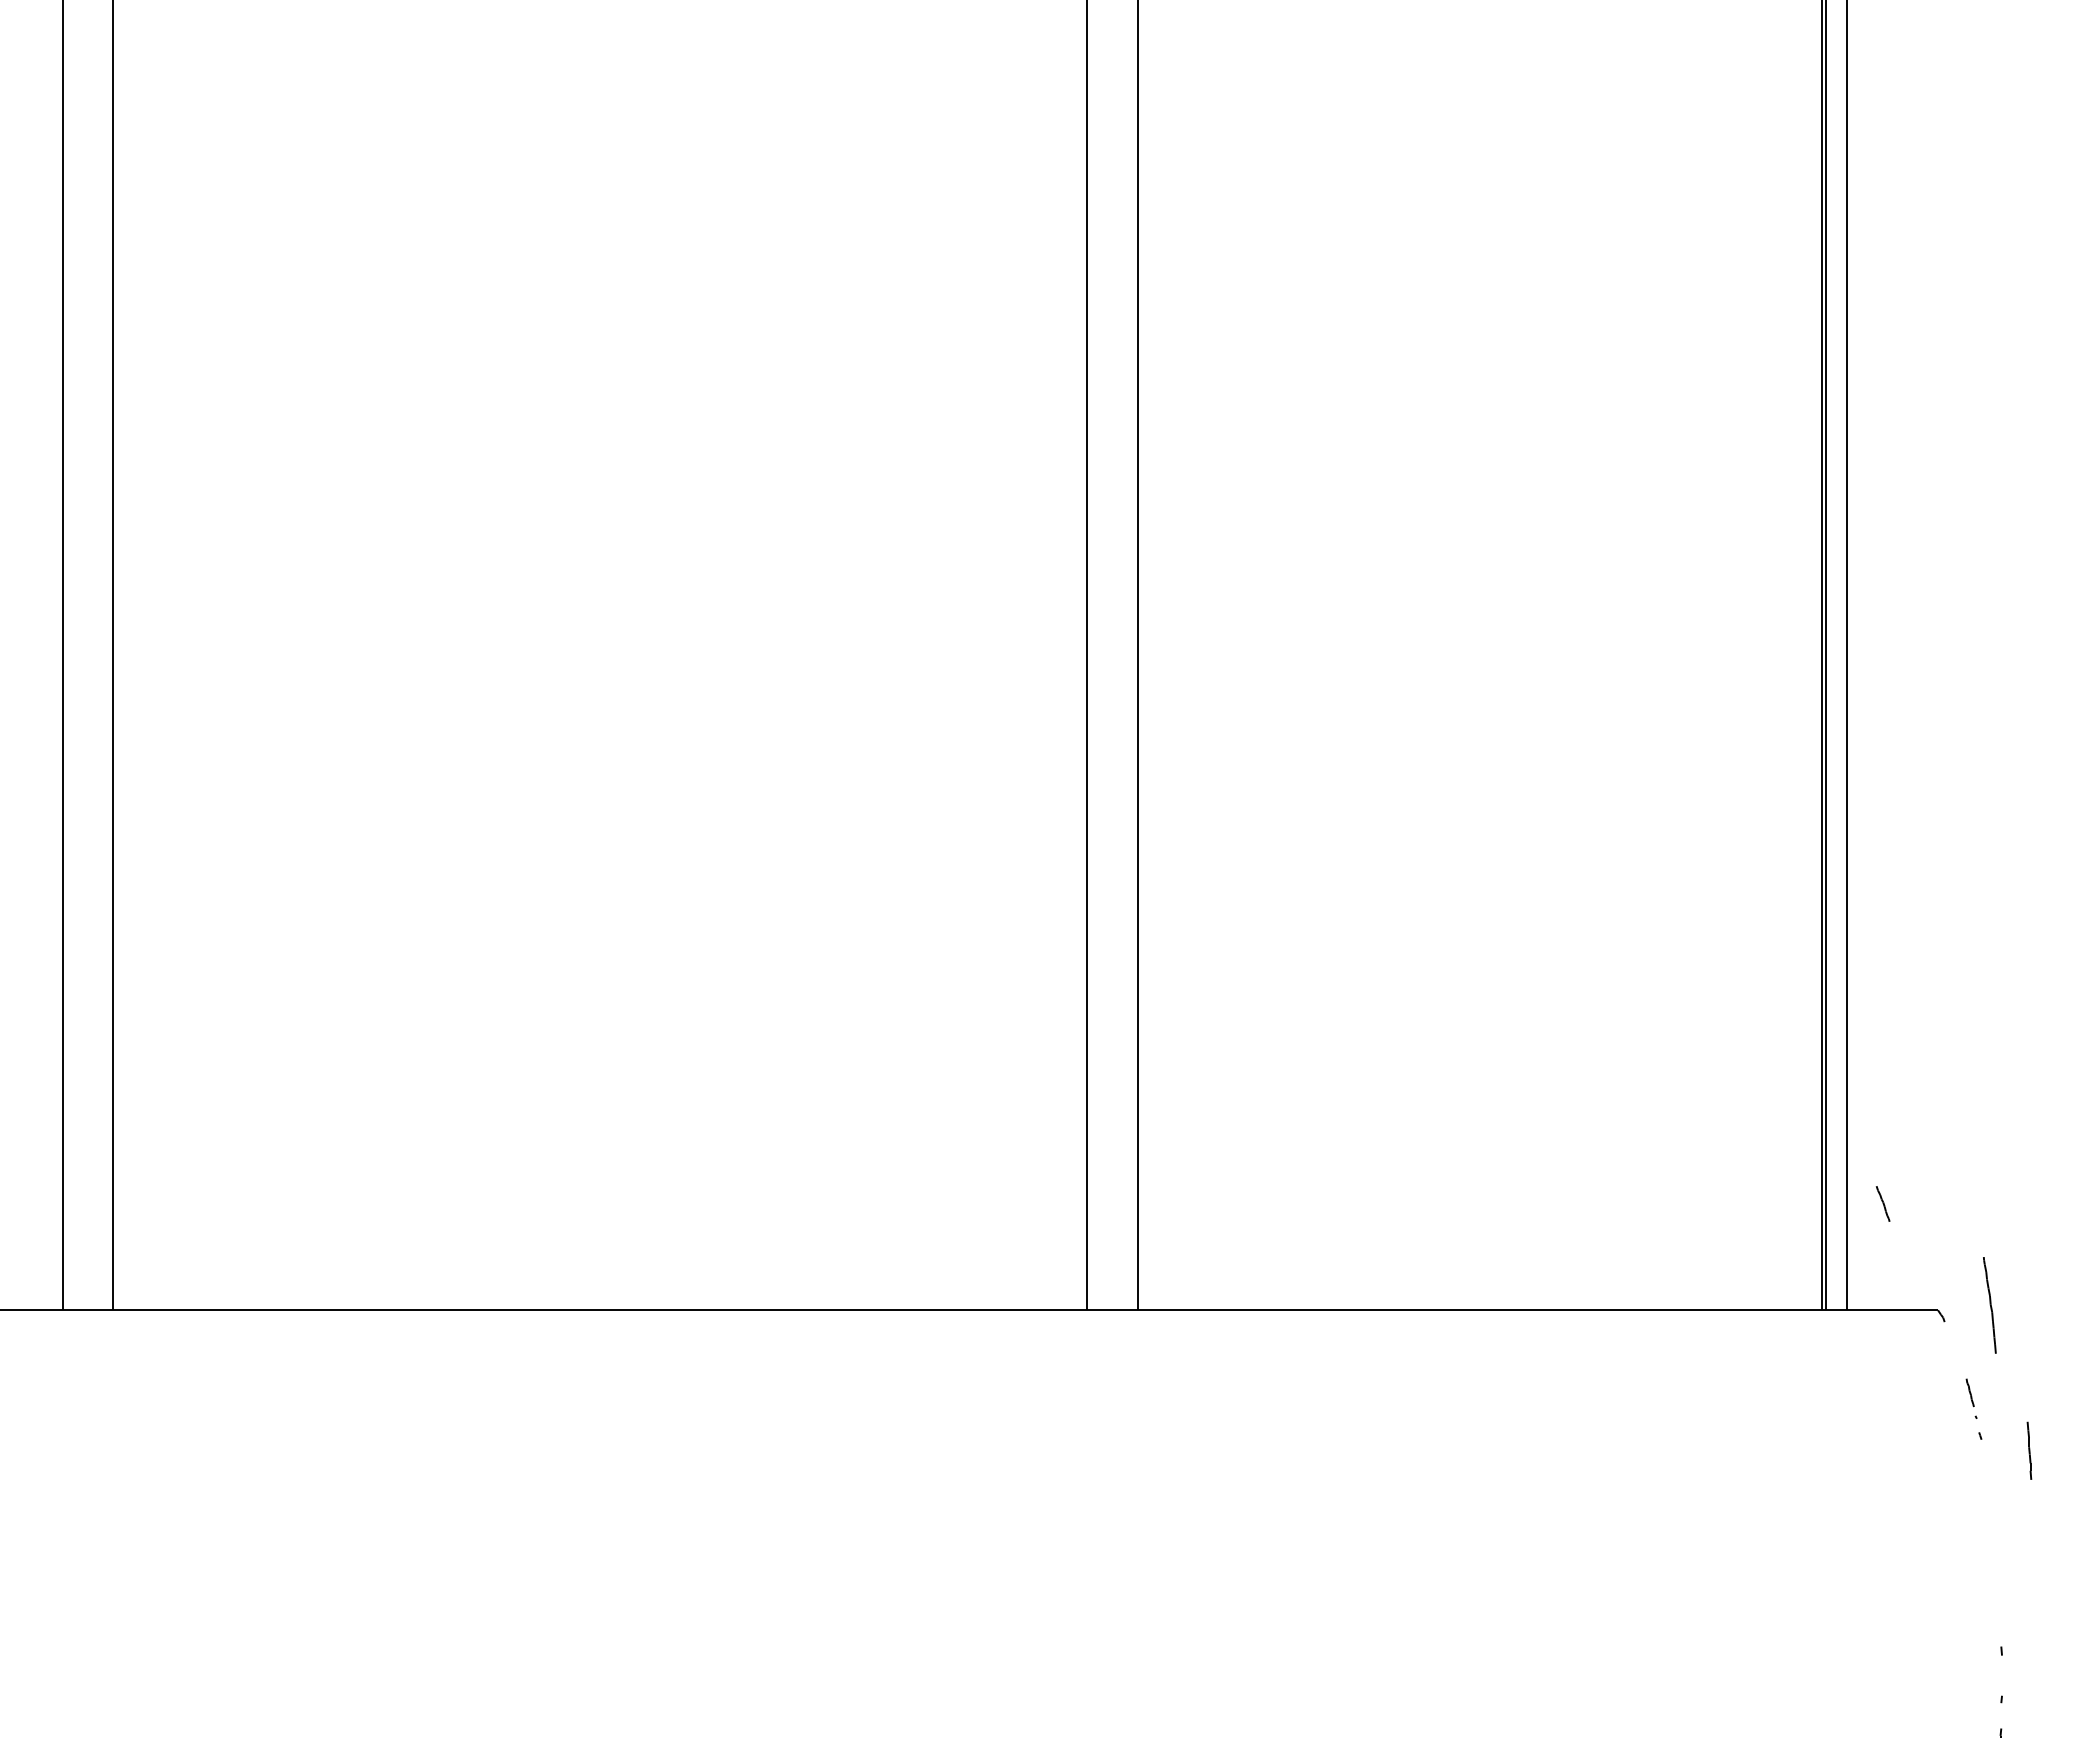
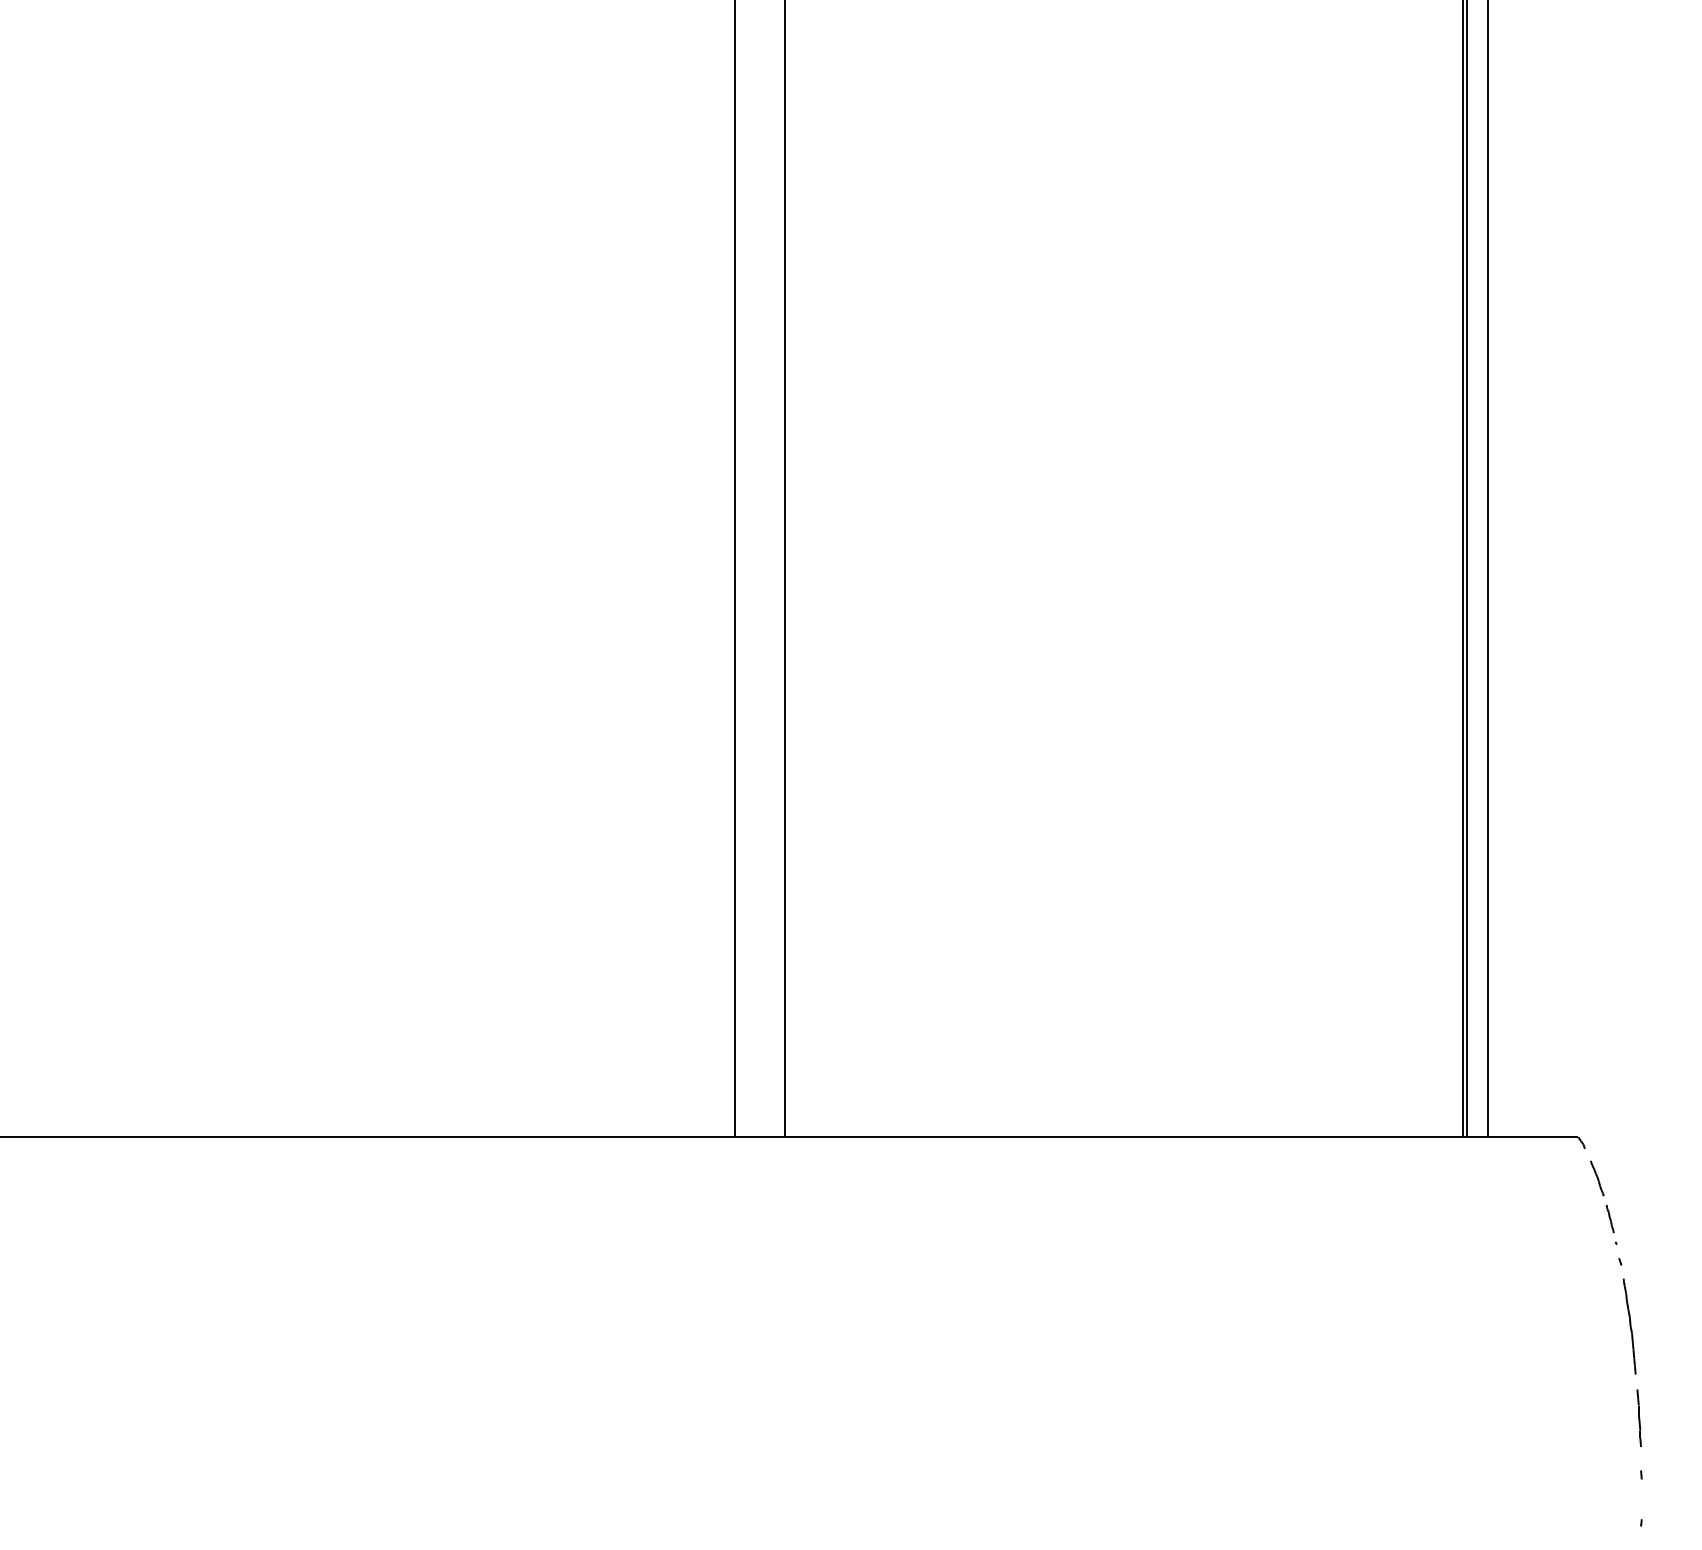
line: (1882, 1203) -> (1596, 1178), moved
part: (1989, 1305) -> (1629, 1326), moved
line: (2029, 1450) -> (1639, 1417), moved

